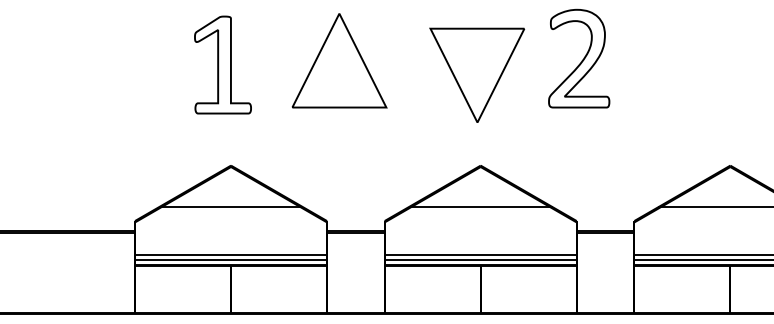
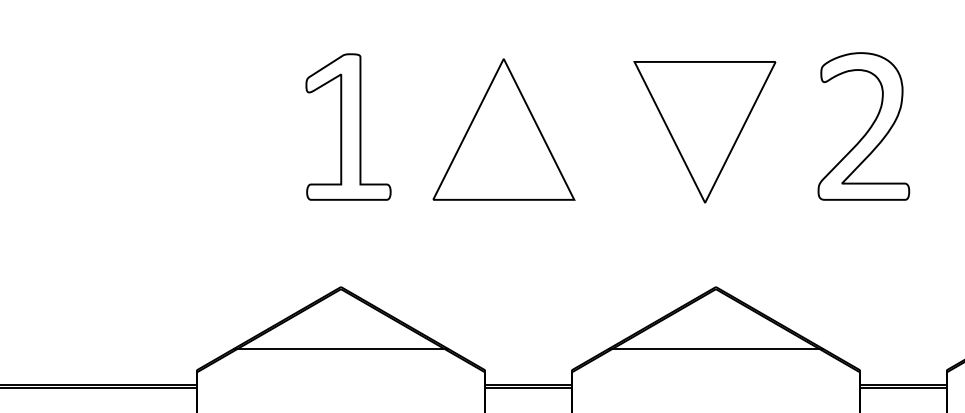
part: (222, 64) -> (347, 126), moved
part: (477, 74) -> (705, 130), moved

